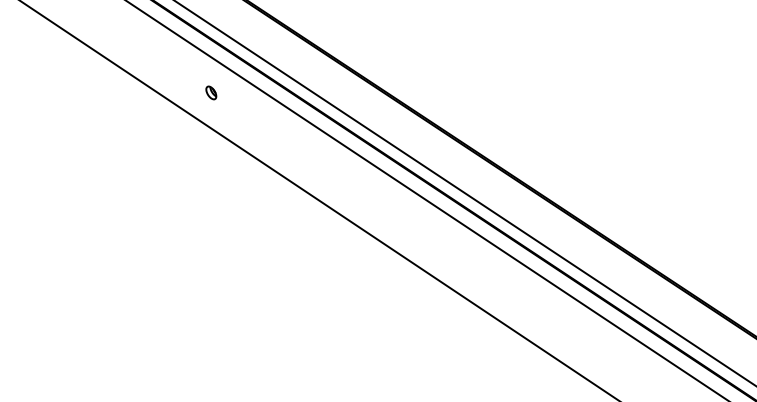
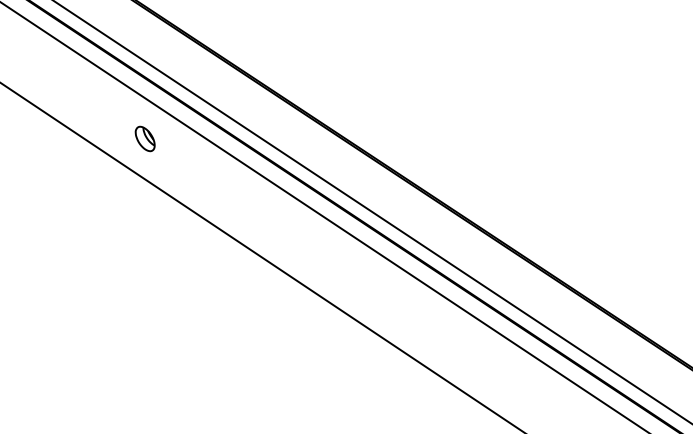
part: (211, 92) -> (145, 138), size x1.67

